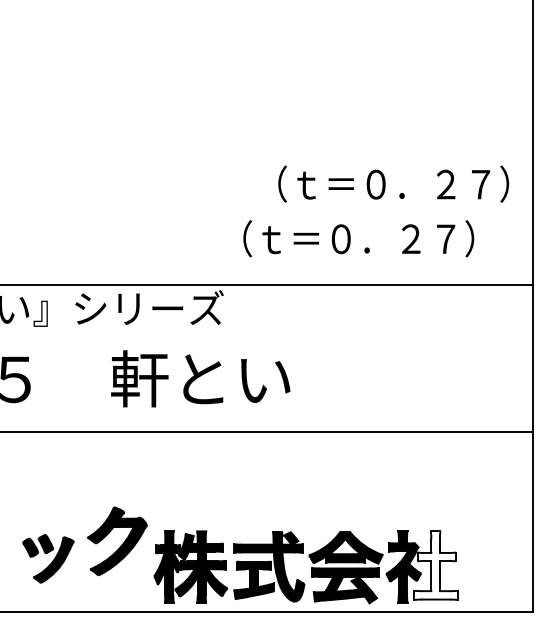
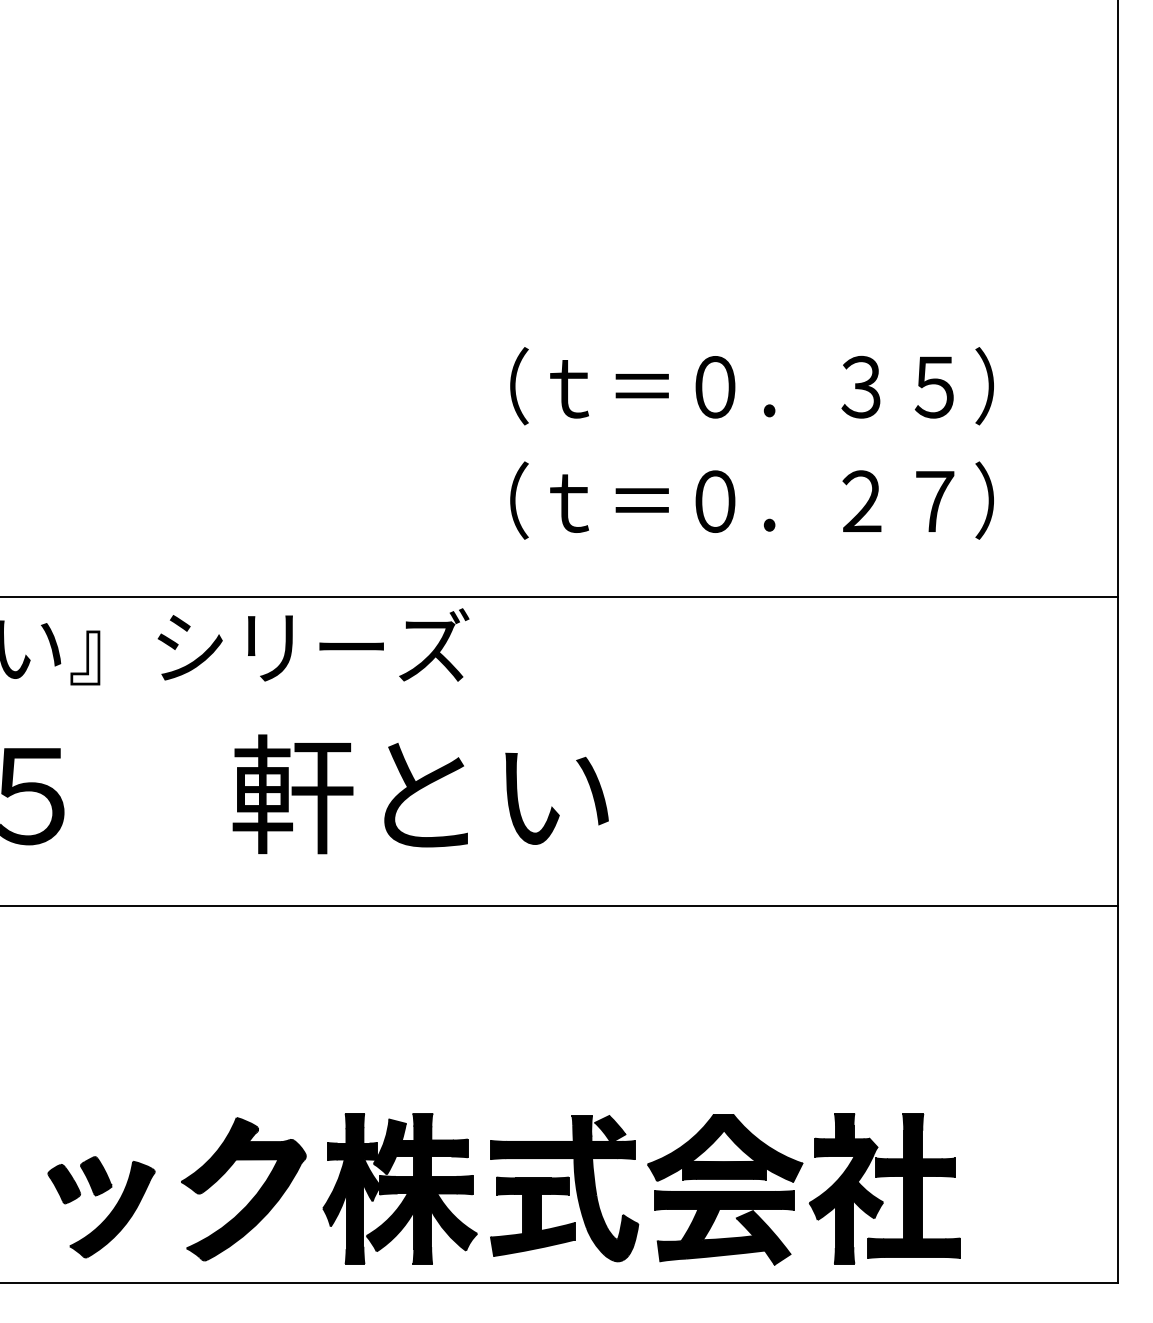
text: (376, 183) -> (789, 384), （ｔ＝０．２７） -> （ｔ＝０．３５）
part: (117, 540) -> (244, 1187), moved
part: (48, 558) -> (101, 1206), moved
fill: (436, 565) -> (915, 1185), added

